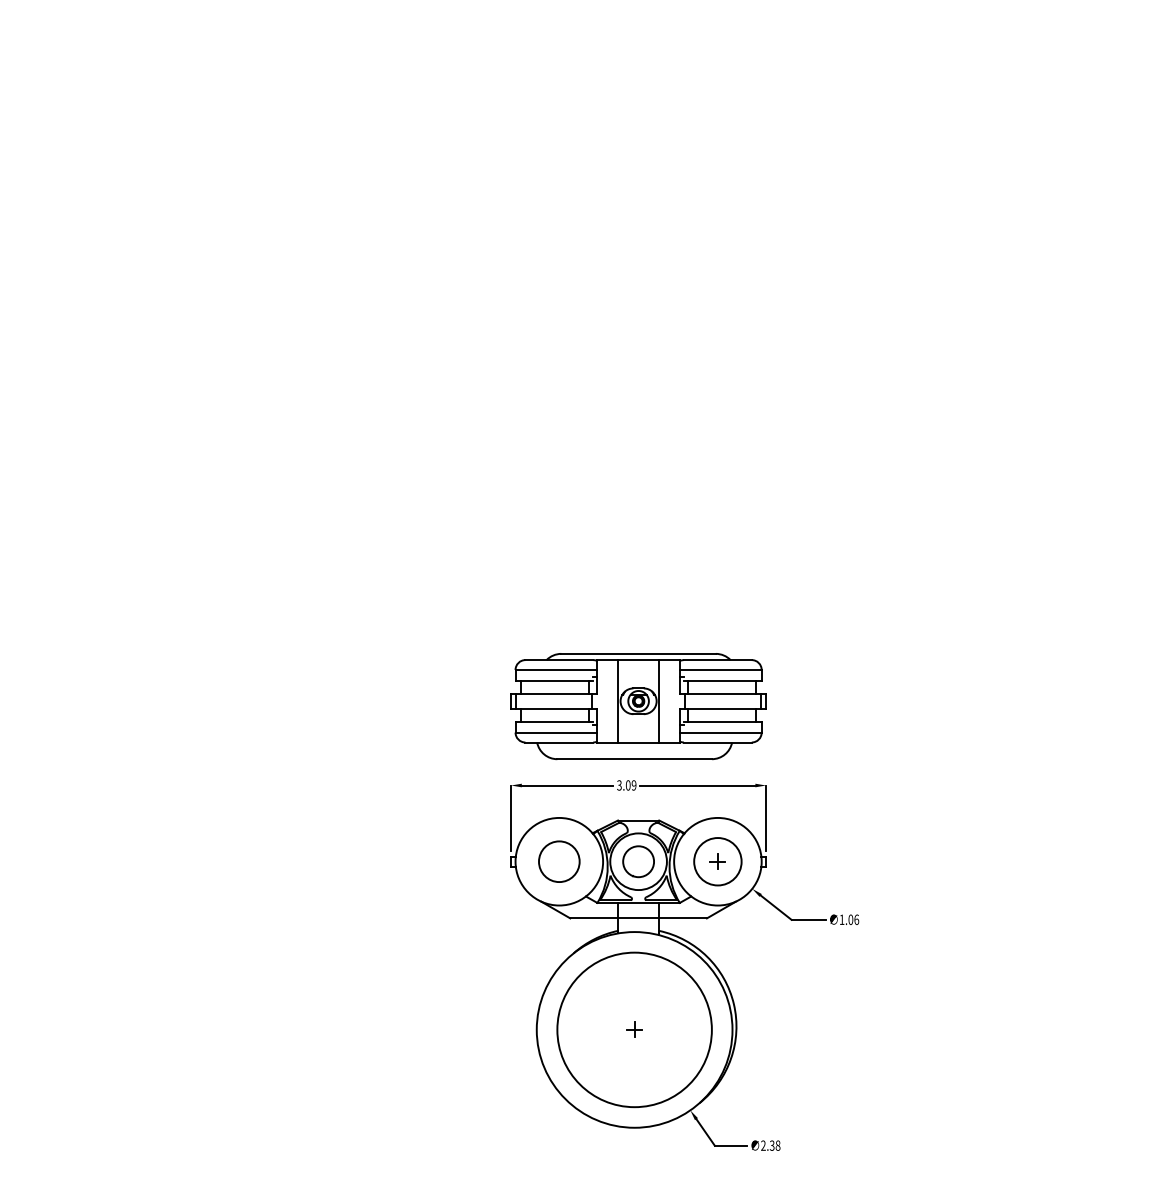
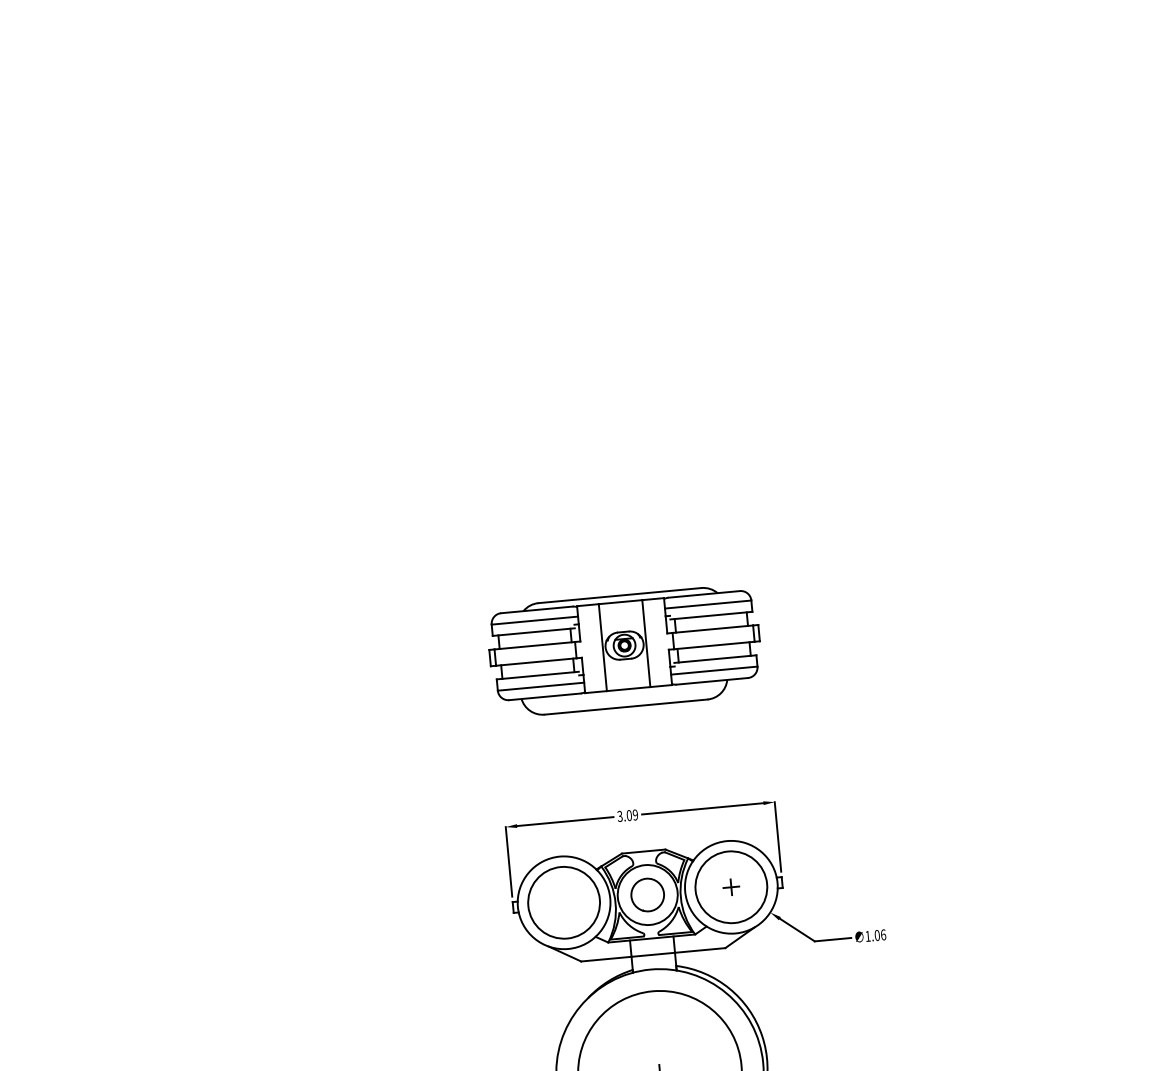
part: (638, 706) -> (624, 651), moved
circle: (559, 861) -> (564, 902), size x1.67
circle: (717, 861) -> (730, 887), size x1.43

